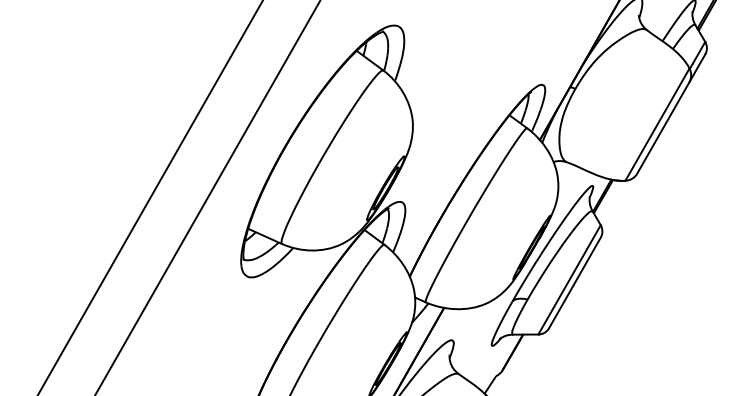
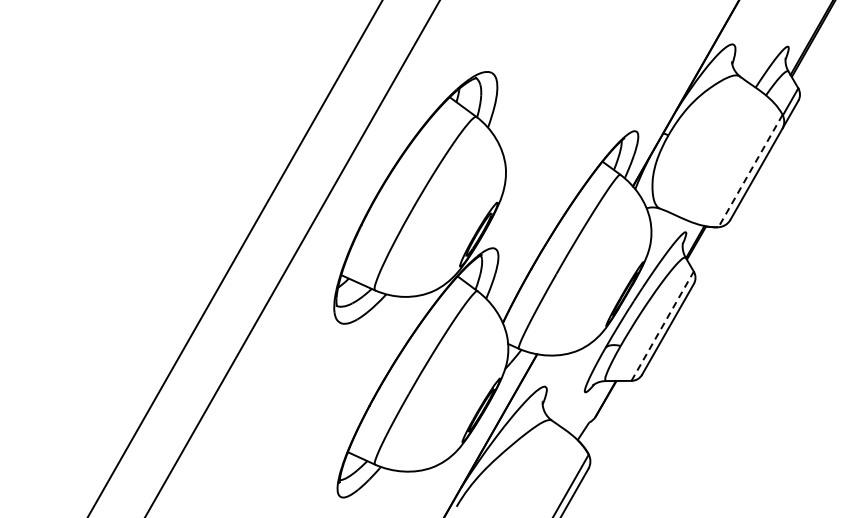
line: (657, 125) -> (750, 171), solid -> dashed
line: (569, 280) -> (662, 326), solid -> dashed

